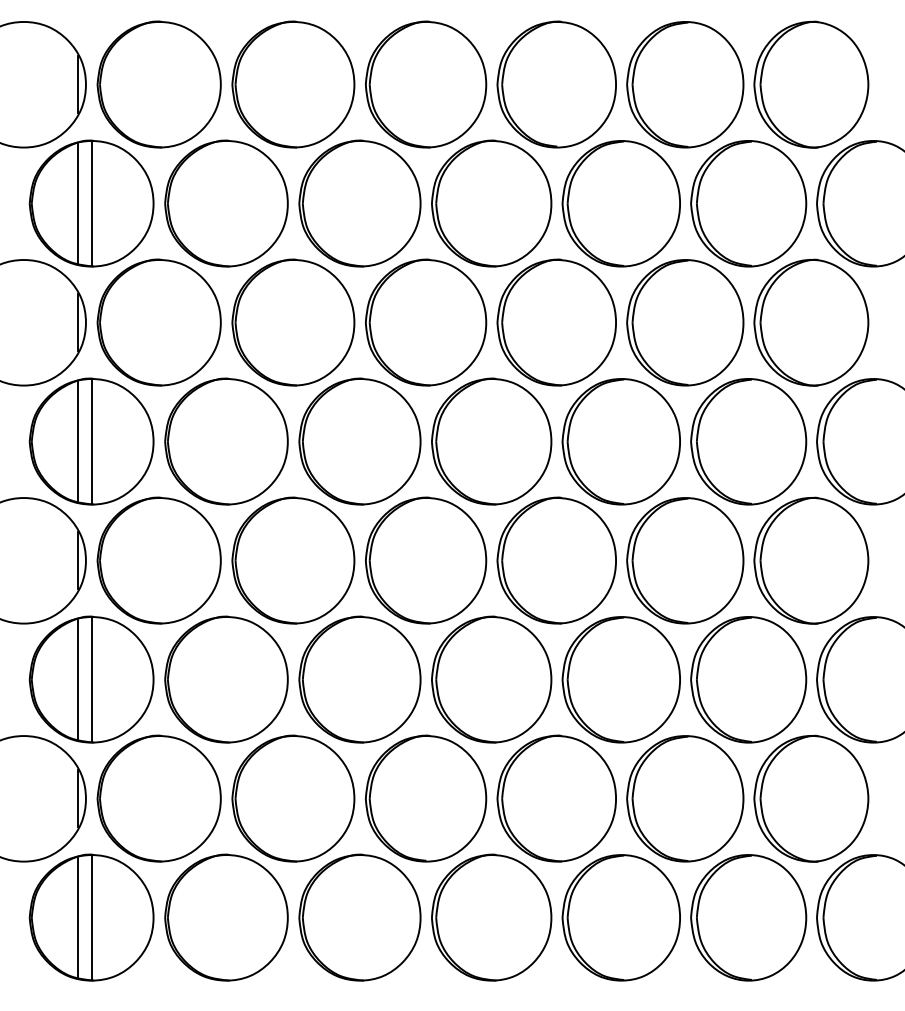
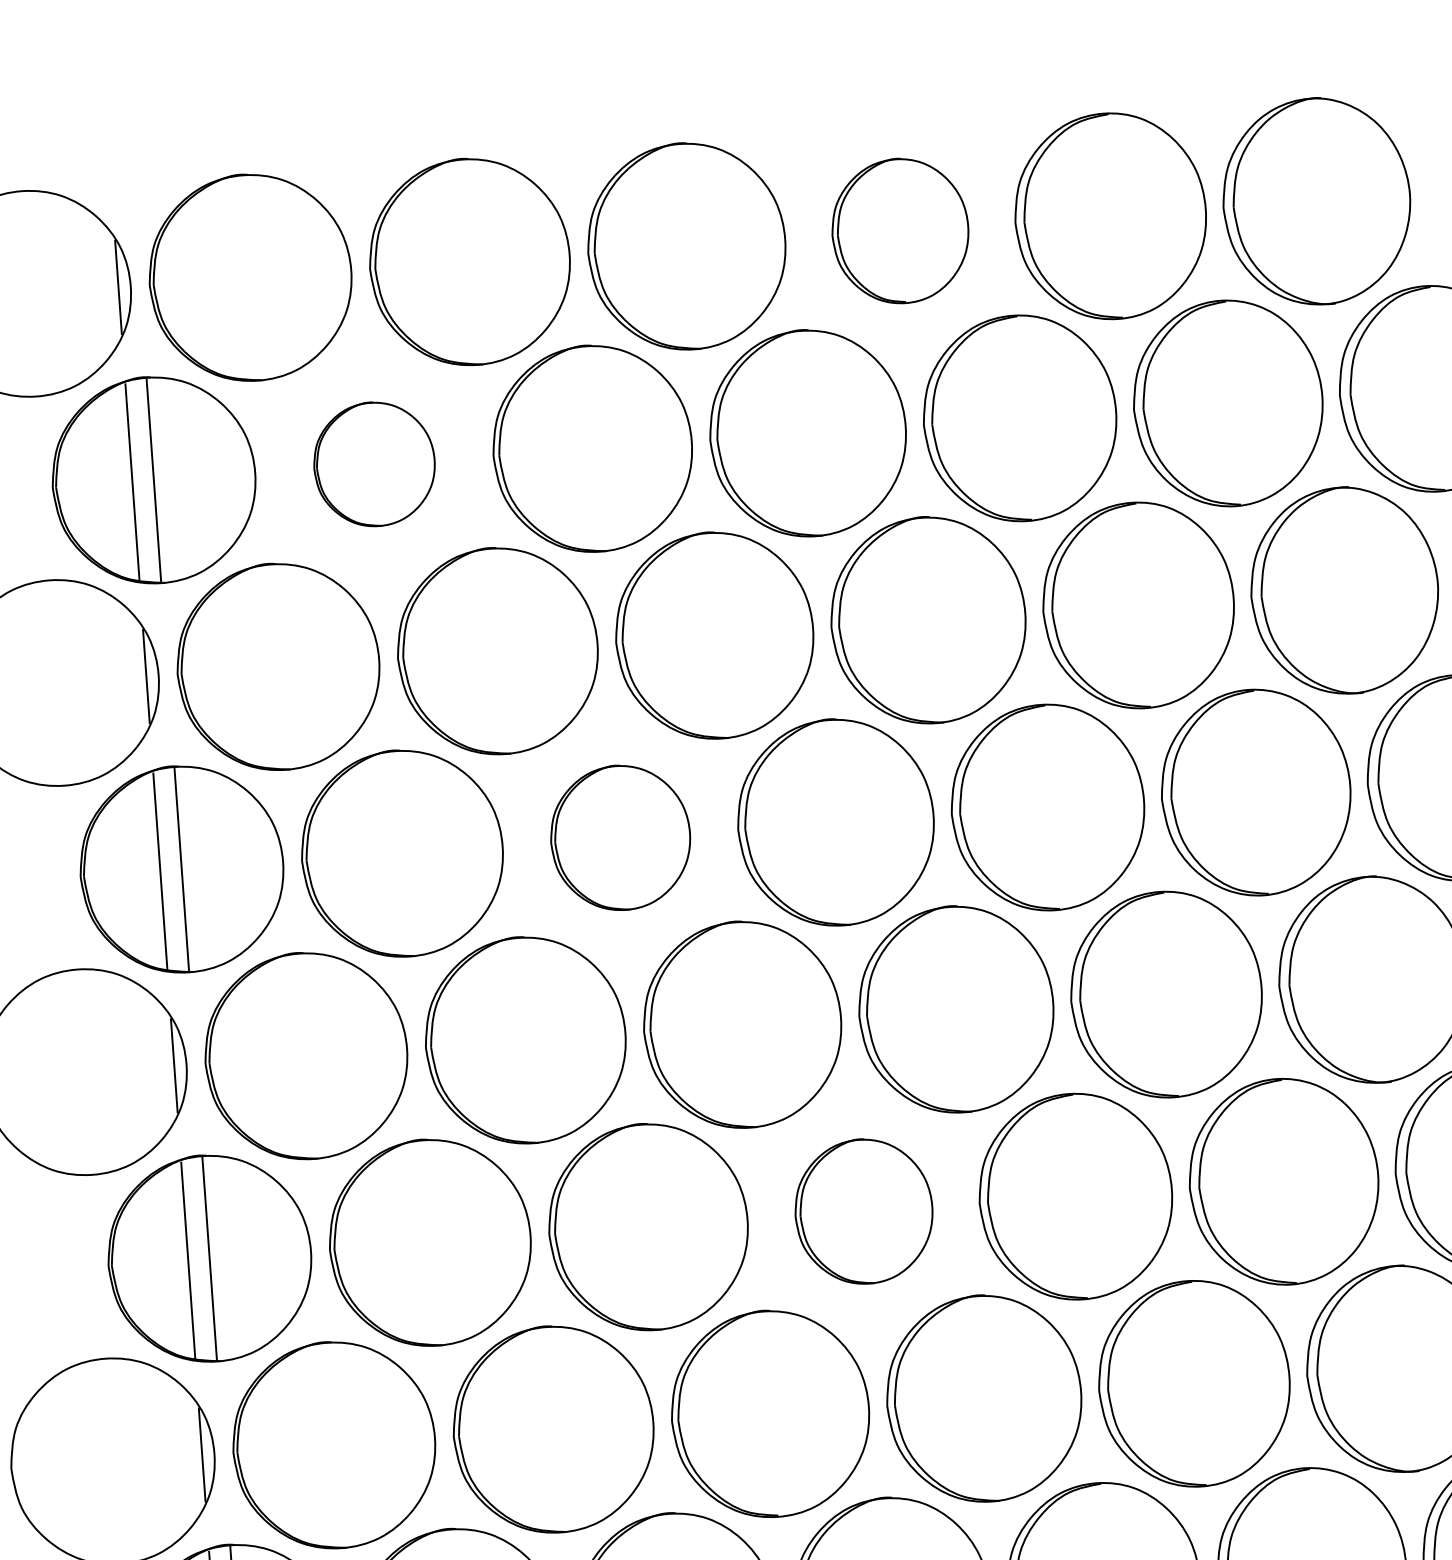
part: (556, 84) -> (900, 231), size x0.7
part: (226, 203) -> (374, 464), size x0.6
part: (359, 441) -> (619, 837), size x0.7
part: (491, 679) -> (863, 1211), size x0.7

